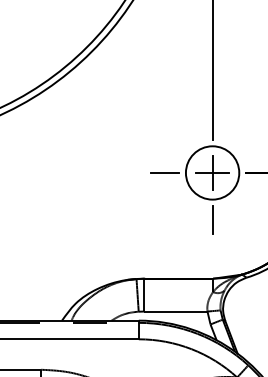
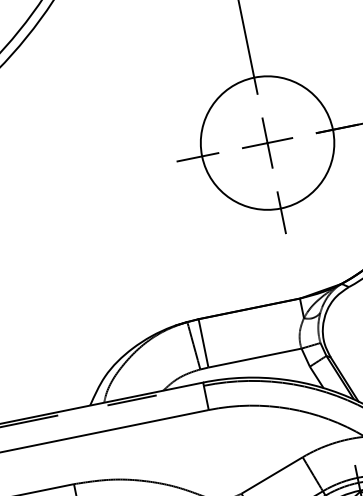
circle: (212, 172) -> (267, 142), size x1.67

